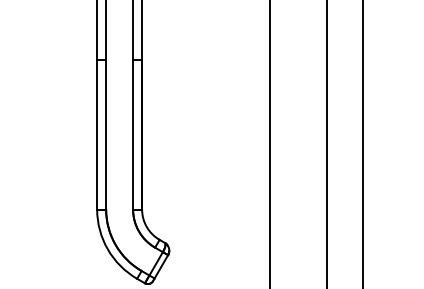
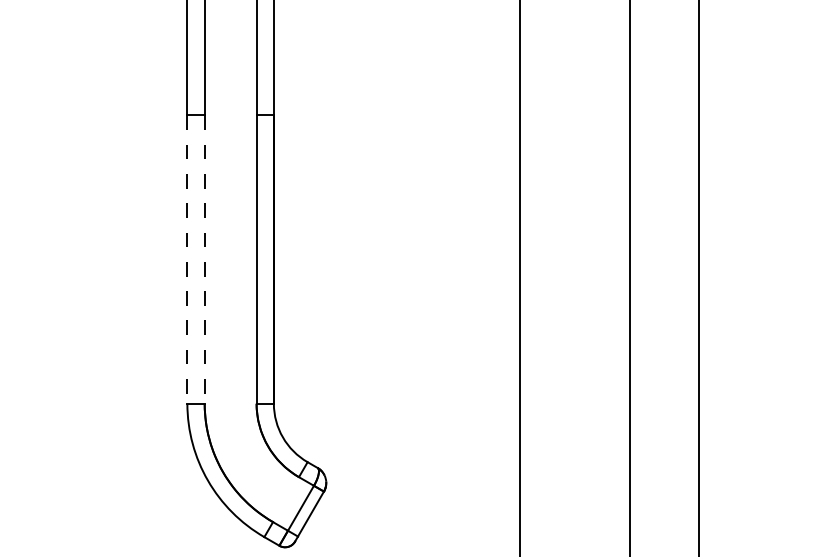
line: (97, 134) -> (188, 259), solid -> dashed
line: (106, 134) -> (205, 259), solid -> dashed

